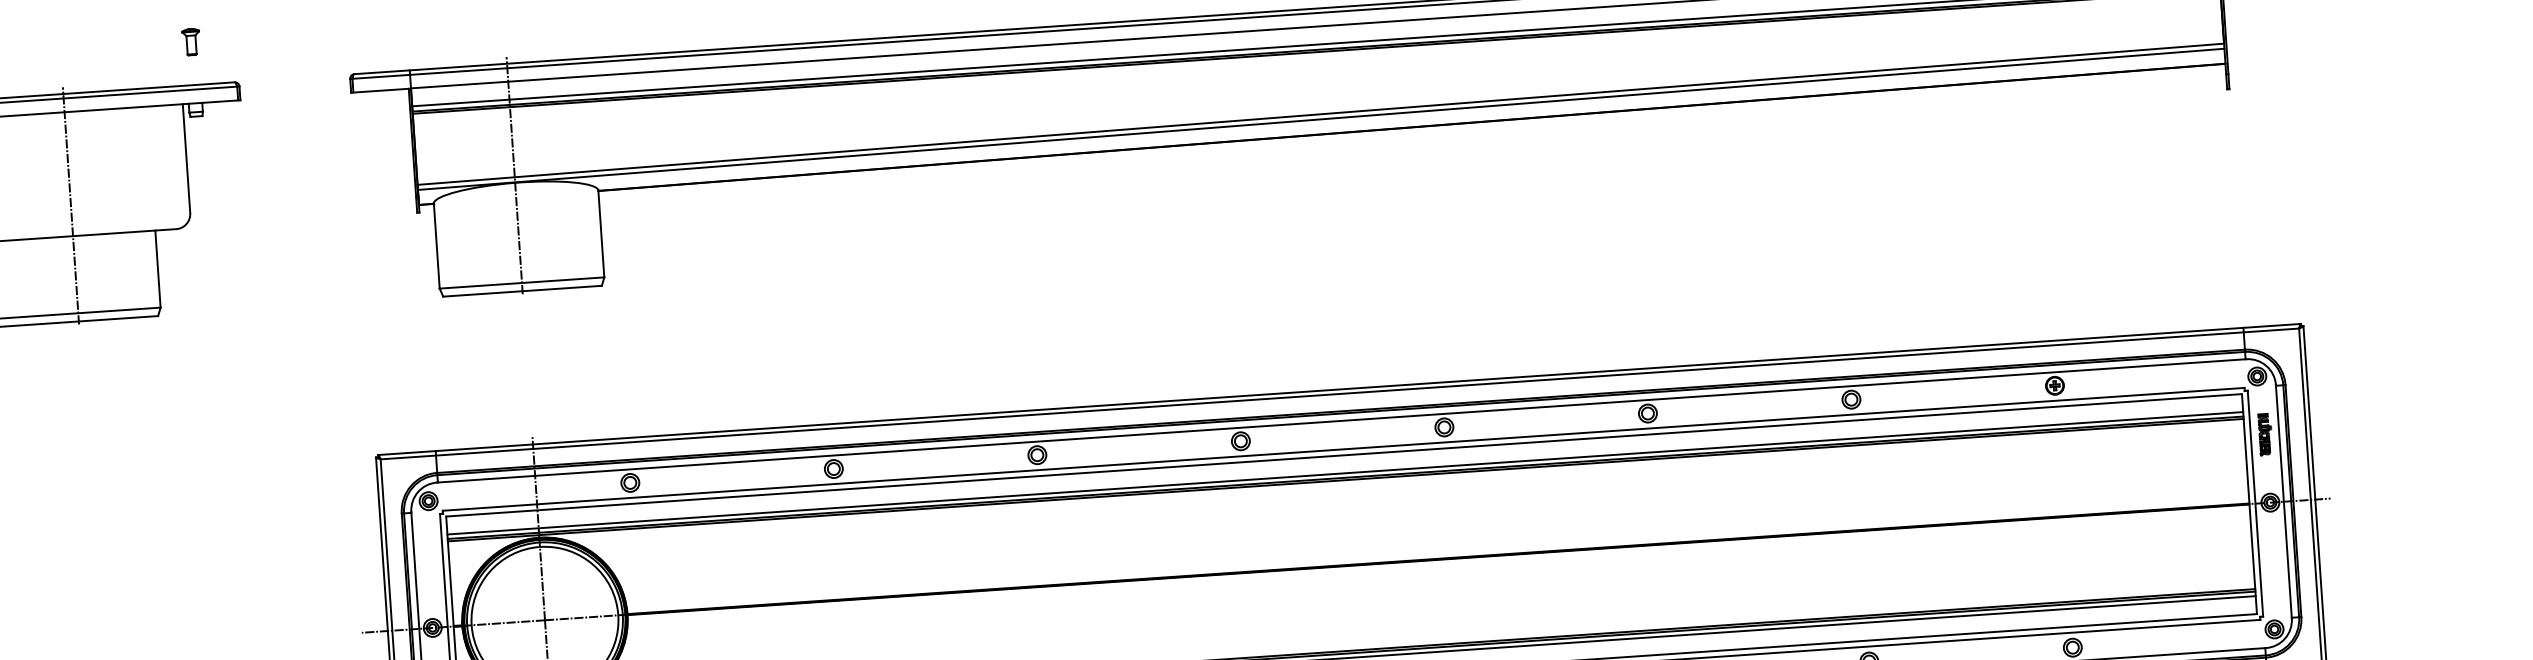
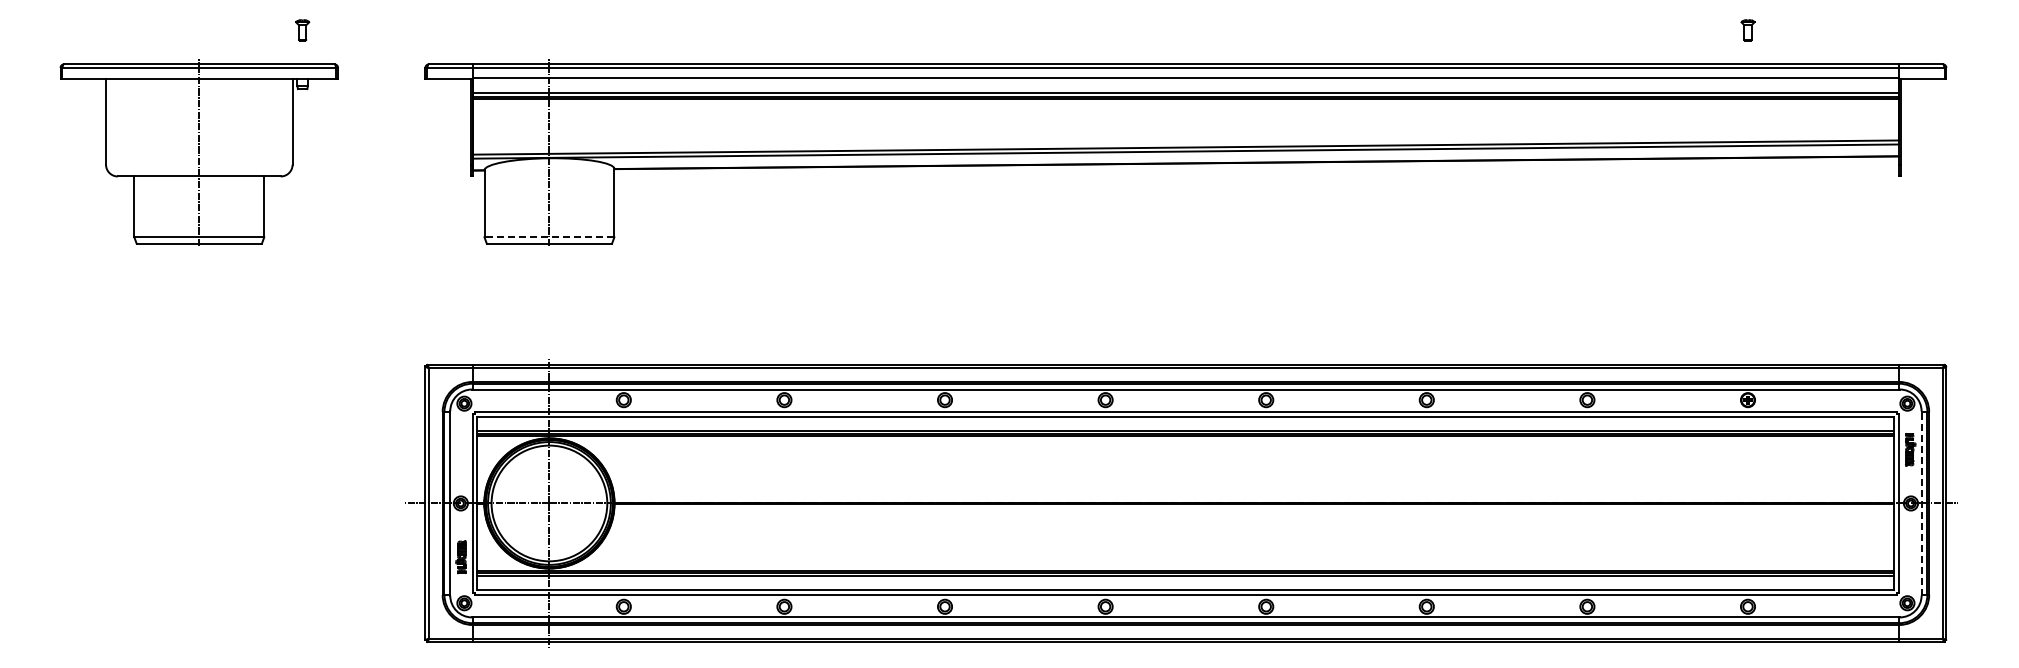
line: (522, 283) -> (549, 237), solid -> dashed
line: (2283, 500) -> (1921, 502), solid -> dashed

